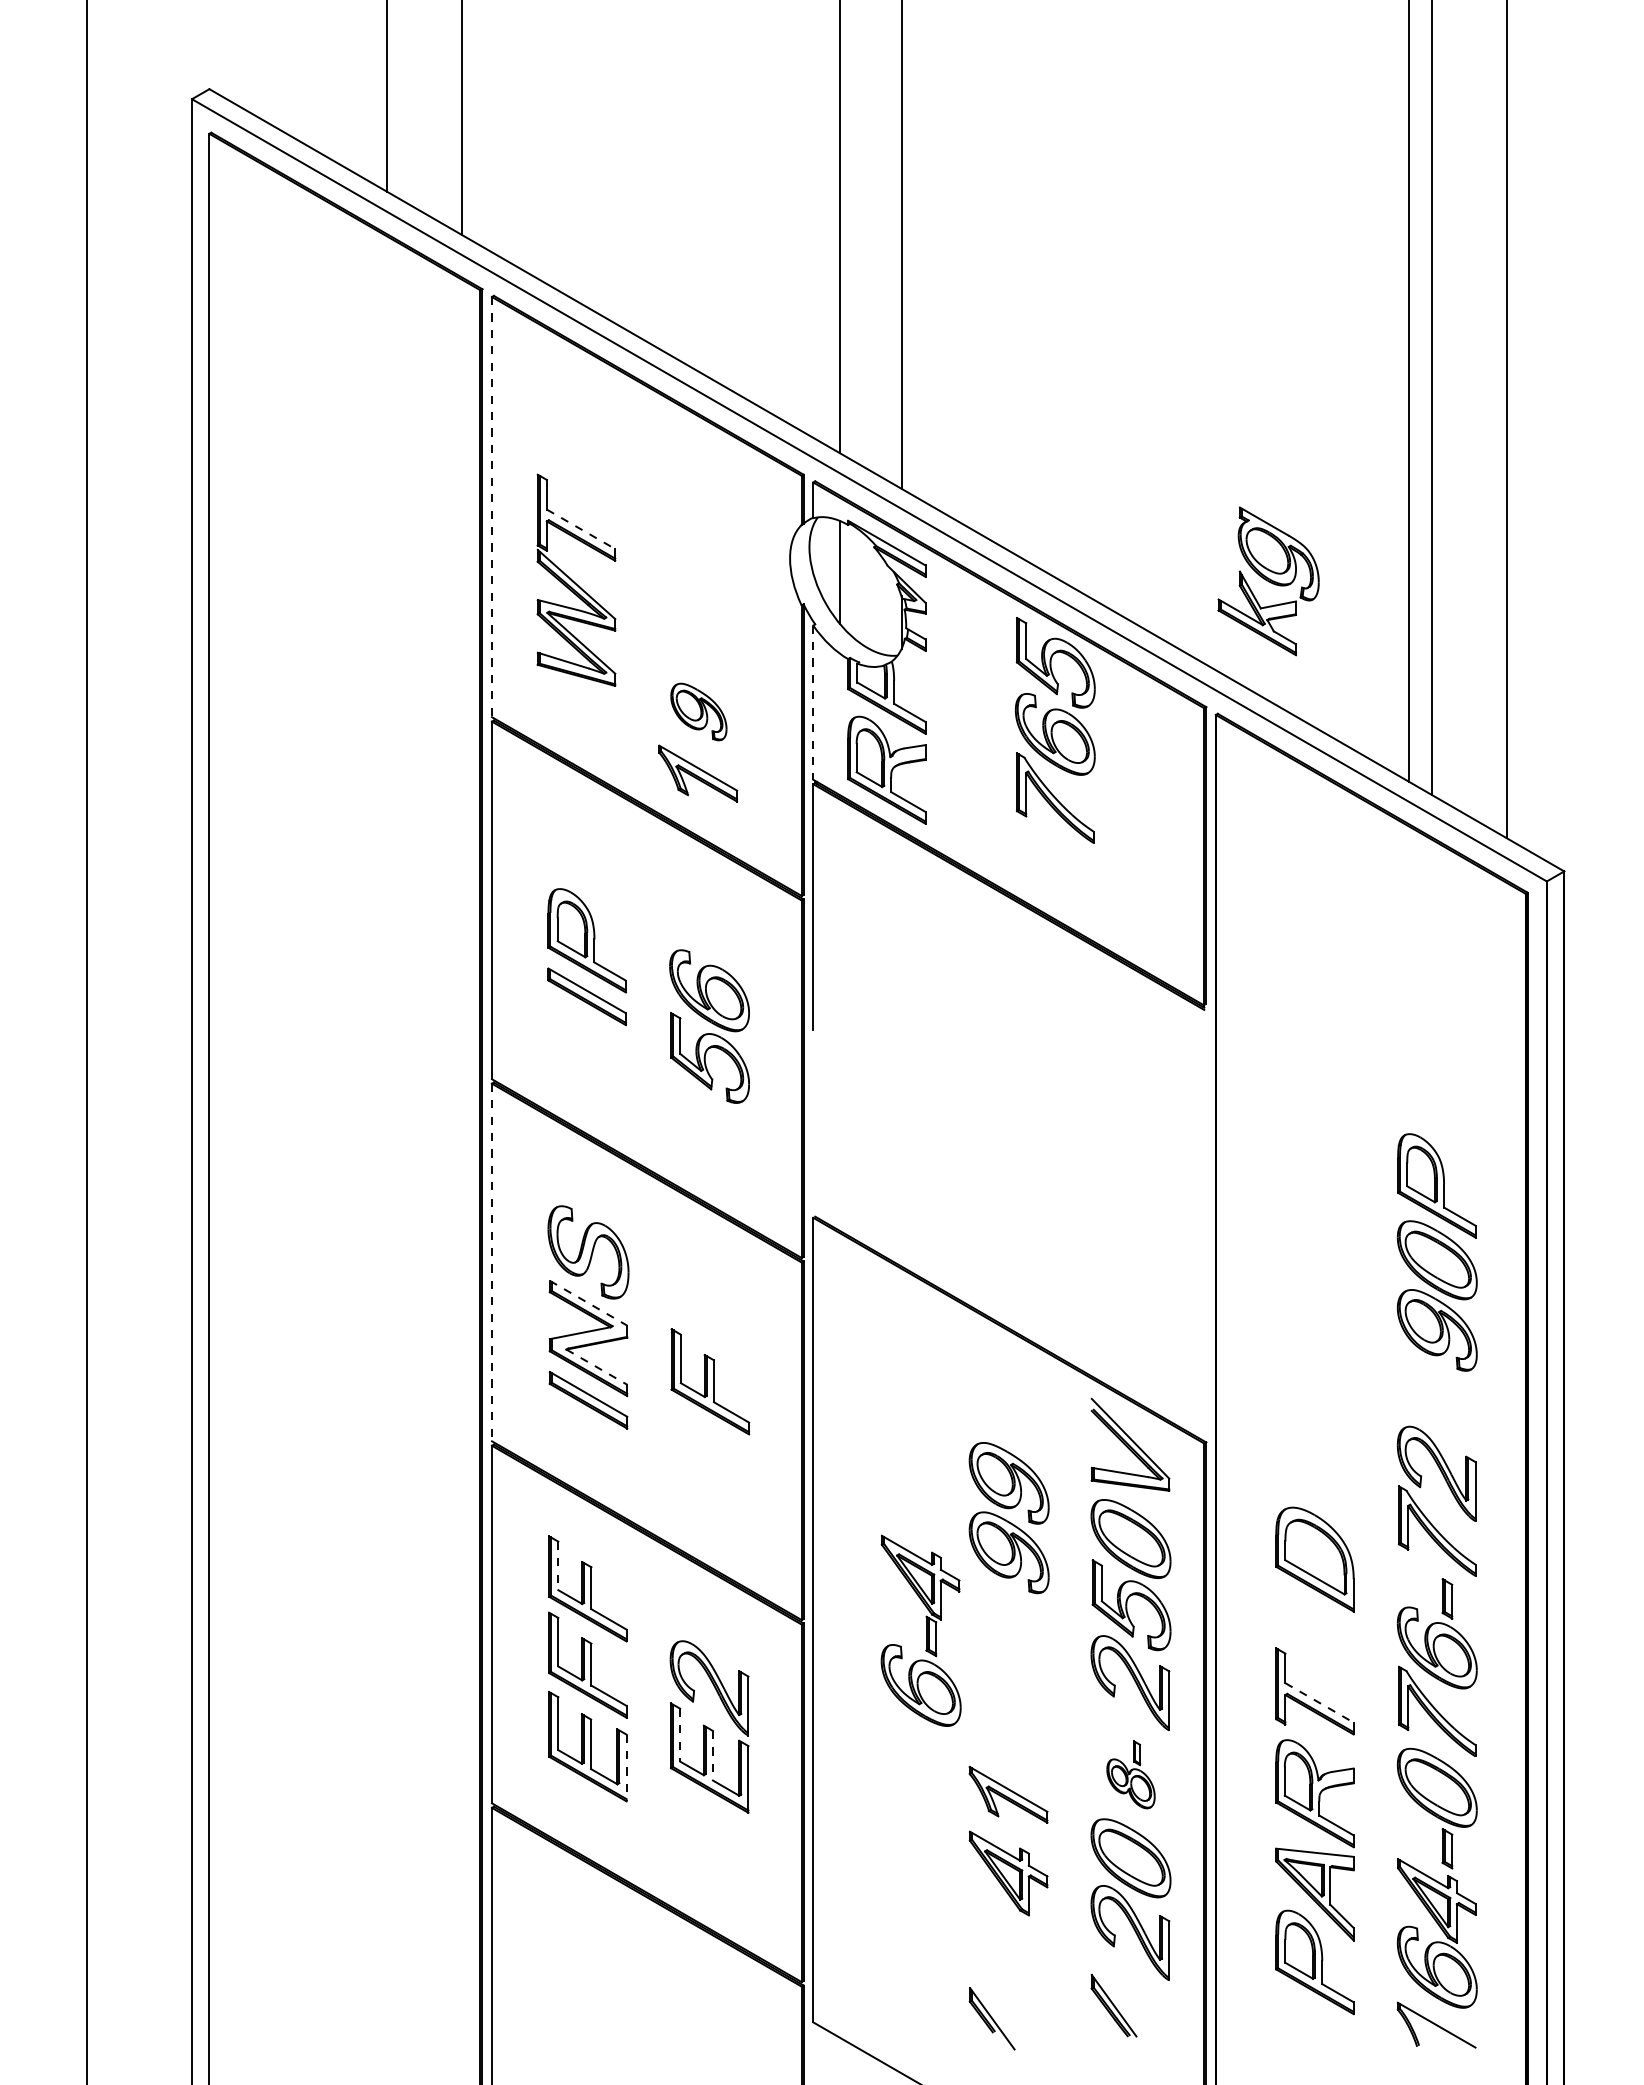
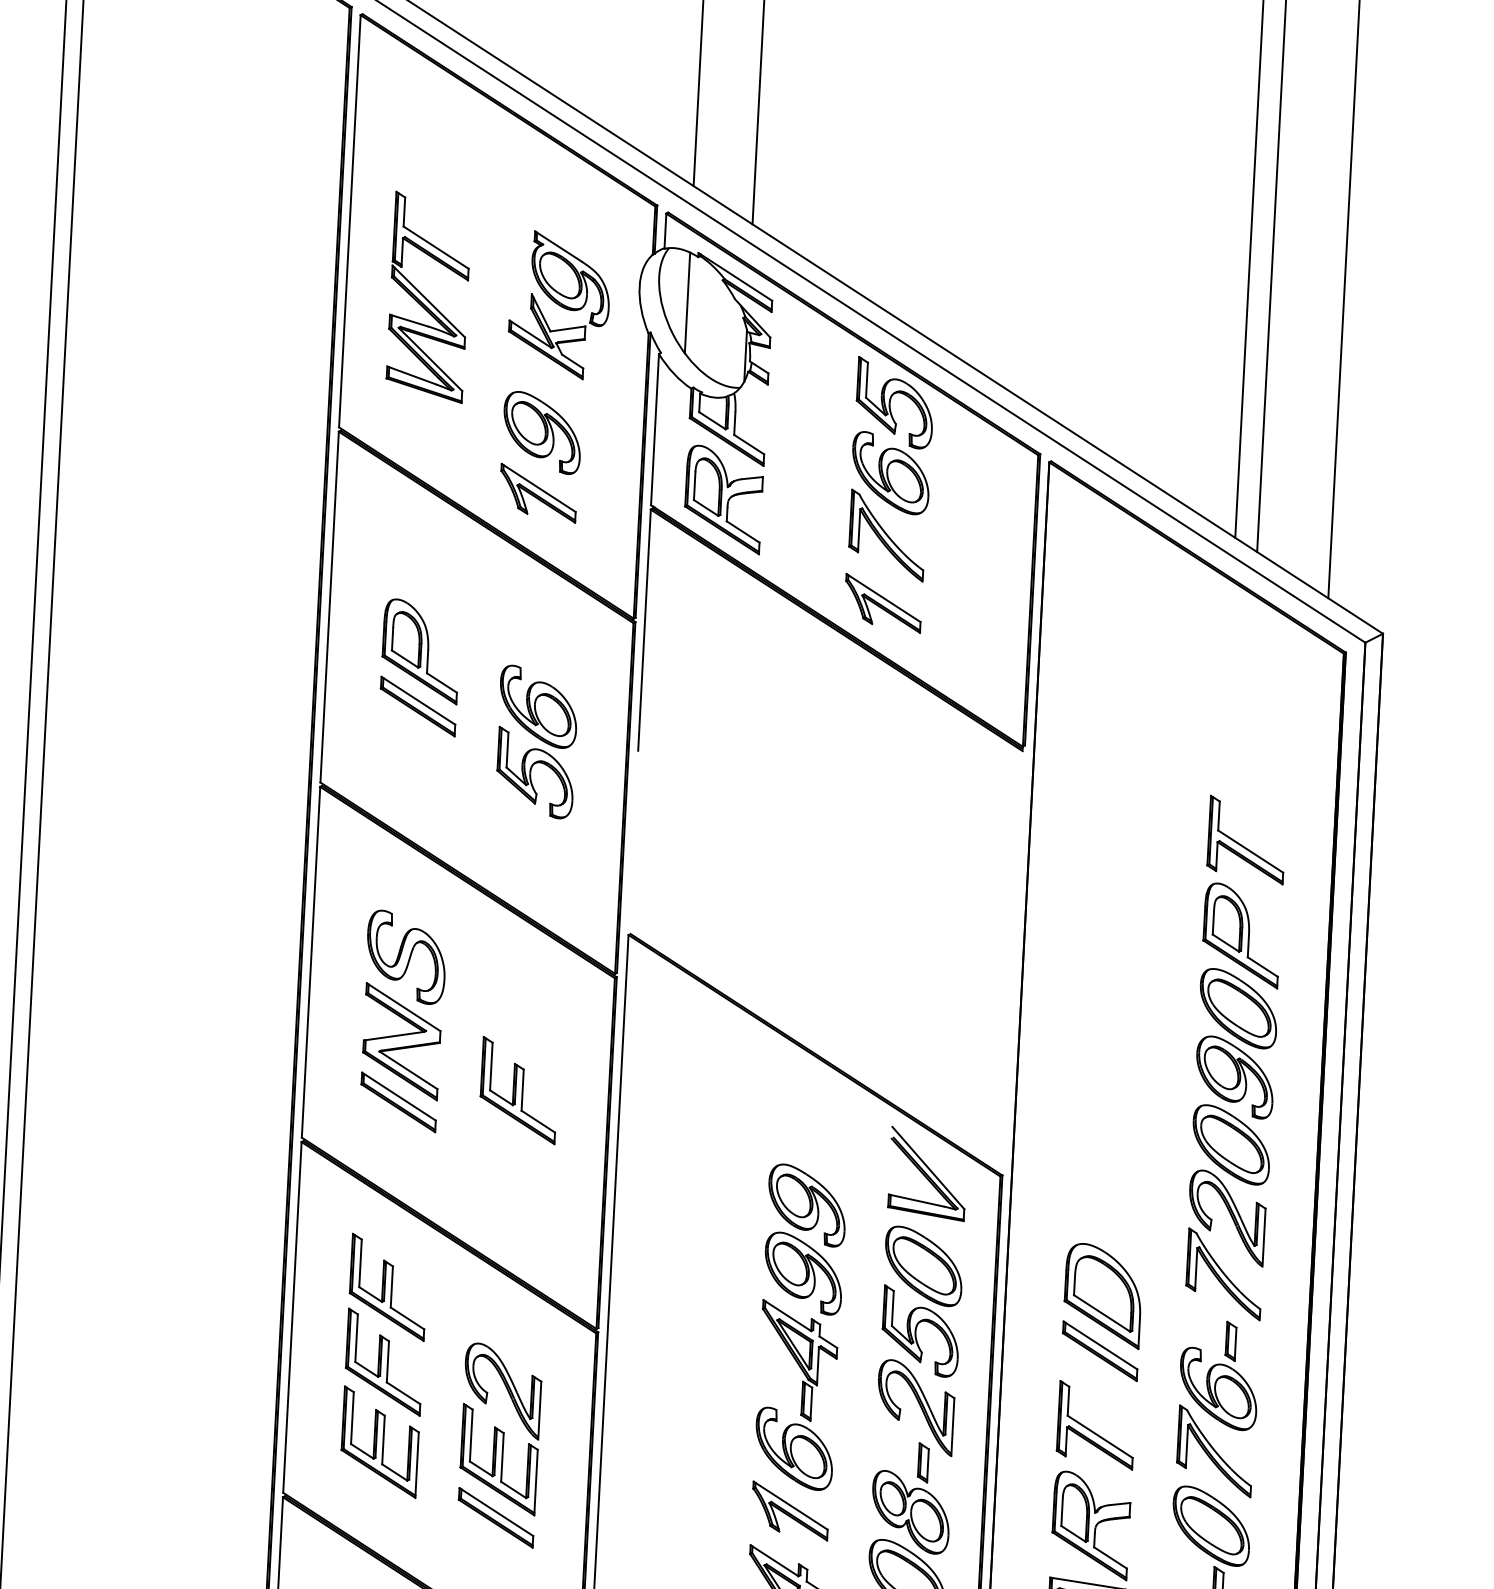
line: (491, 507) -> (349, 221), dashed -> solid
line: (581, 529) -> (436, 247), dashed -> solid
part: (1268, 581) -> (559, 305), moved
line: (813, 703) -> (655, 430), dashed -> solid
part: (698, 711) -> (541, 432), size x1.43
part: (1054, 867) -> (883, 603), added
part: (1434, 1094) -> (1244, 845), added
line: (491, 1262) -> (310, 962), dashed -> solid
line: (588, 1303) -> (403, 1007), dashed -> solid
line: (597, 1367) -> (409, 1070), dashed -> solid
part: (1436, 1399) -> (1230, 1145), added
line: (558, 1566) -> (360, 1263), dashed -> solid
part: (1314, 1615) -> (1099, 1350), added
part: (920, 1630) -> (796, 1394), moved
line: (1319, 1703) -> (1100, 1437), dashed -> solid
line: (680, 1735) -> (471, 1435), dashed -> solid
line: (712, 1755) -> (502, 1457), dashed -> solid
line: (626, 1768) -> (416, 1465), dashed -> solid
part: (1130, 1774) -> (911, 1497), size x1.67
part: (709, 1817) -> (495, 1517), added

